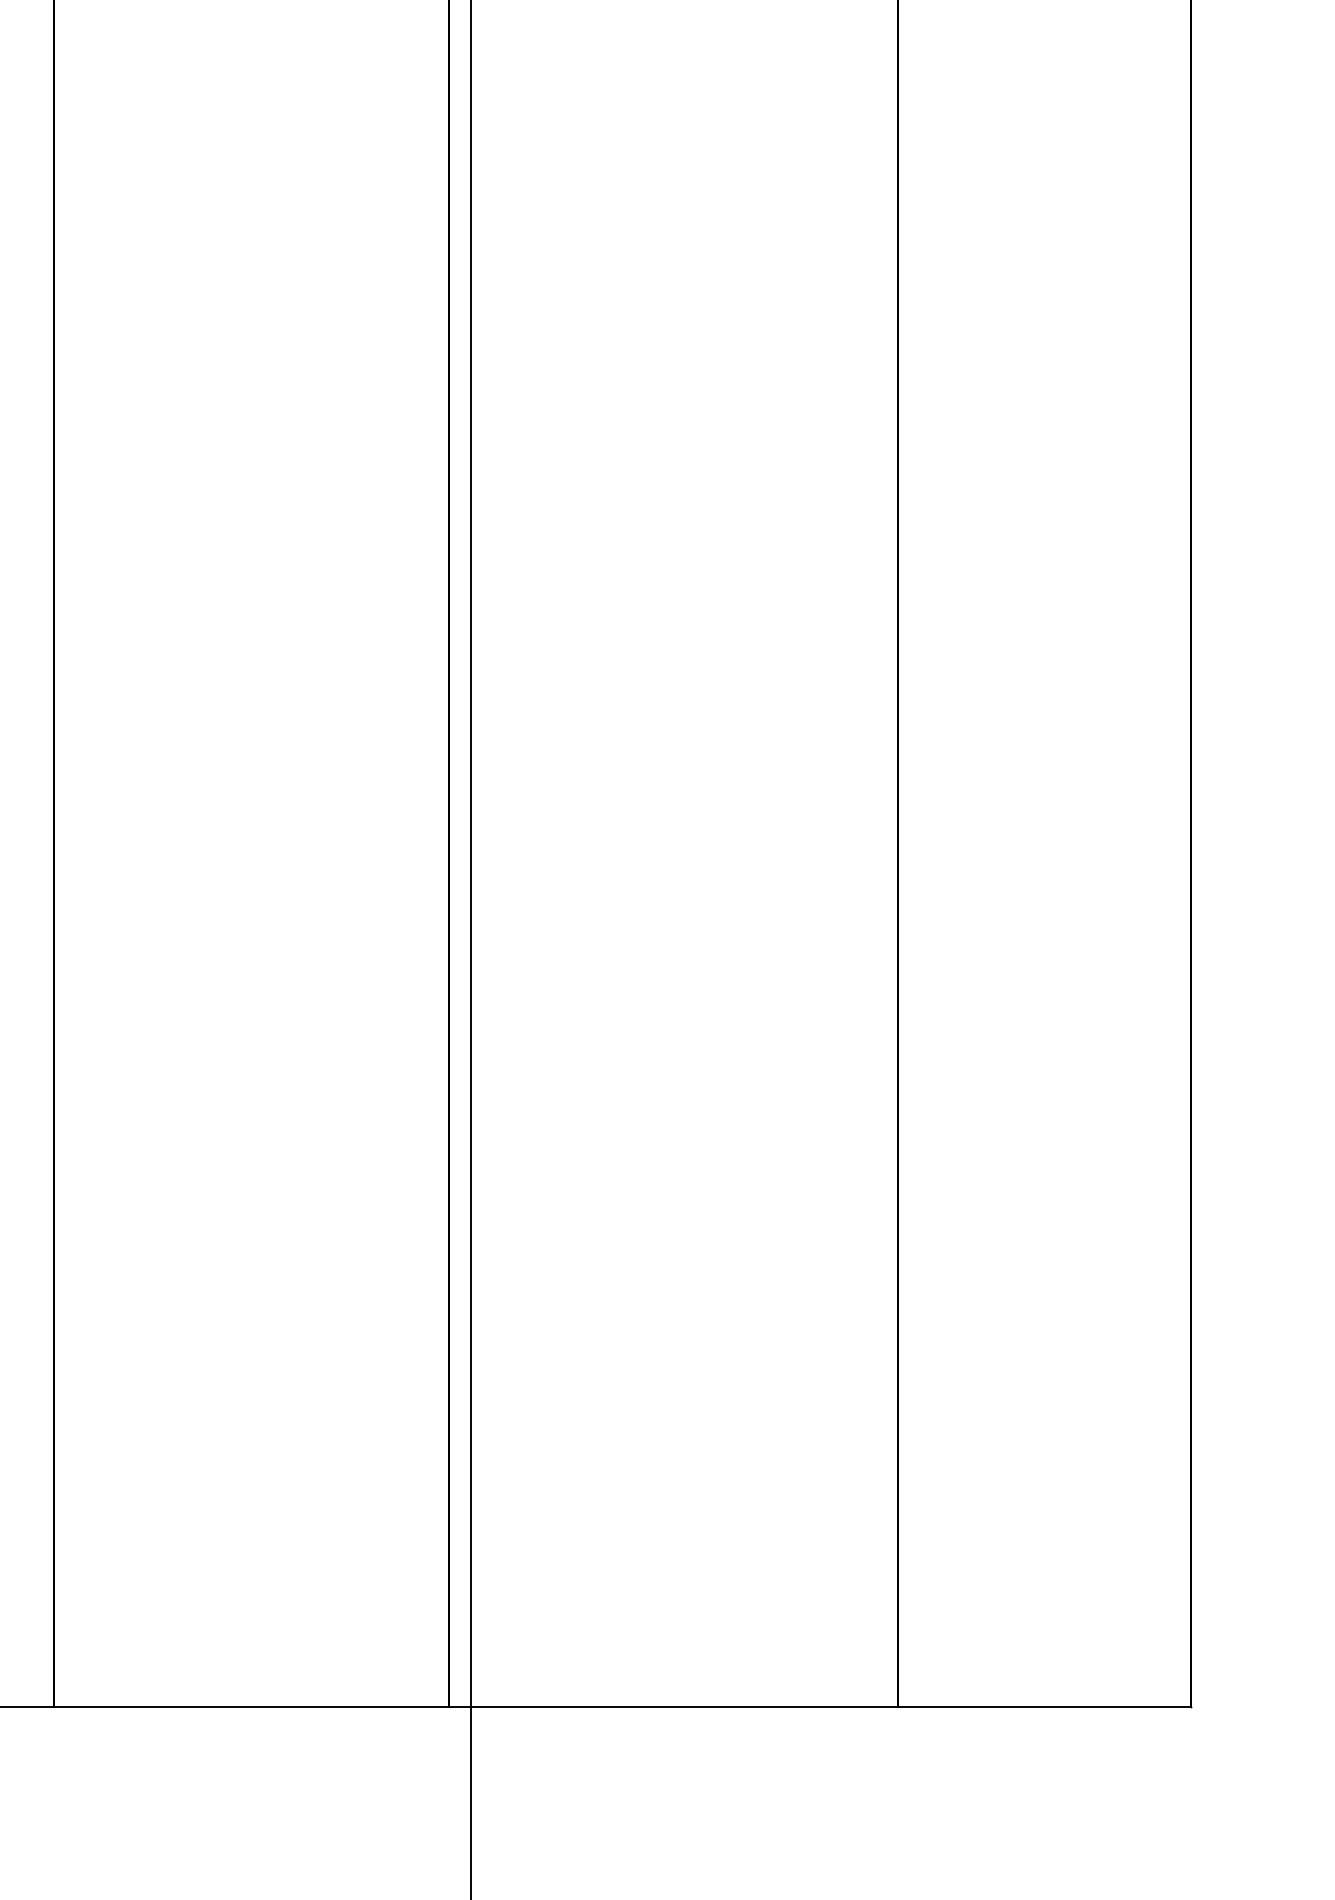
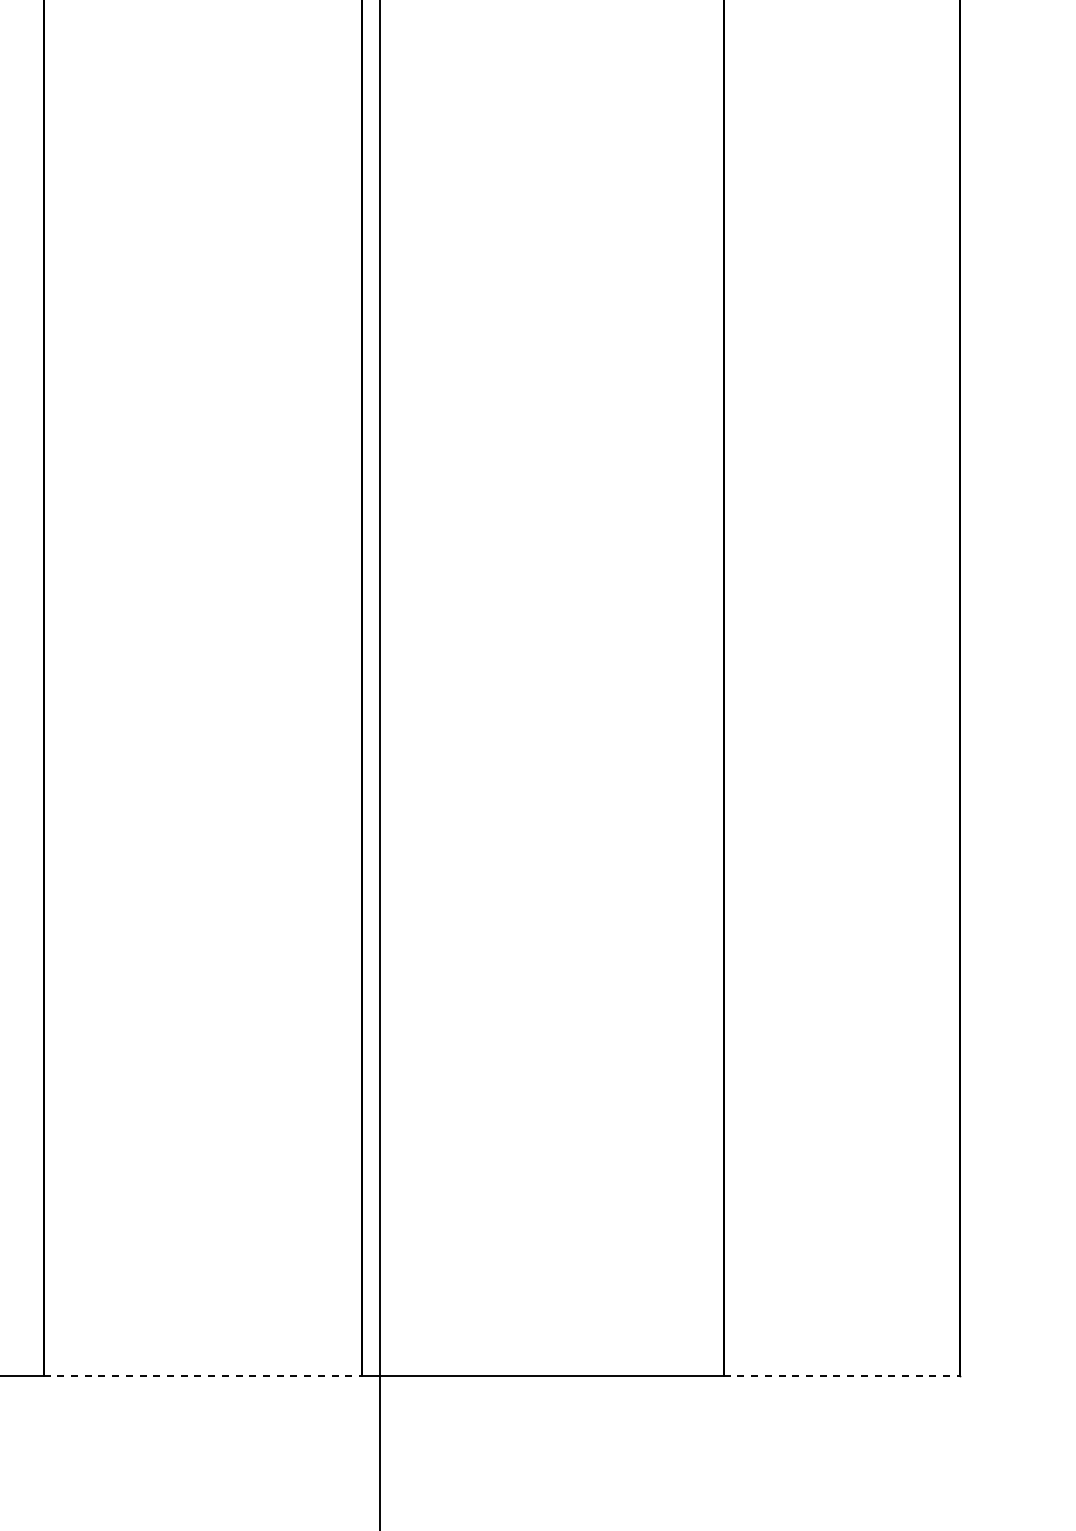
line: (252, 1707) -> (203, 1375), solid -> dashed
line: (1045, 1707) -> (842, 1375), solid -> dashed

